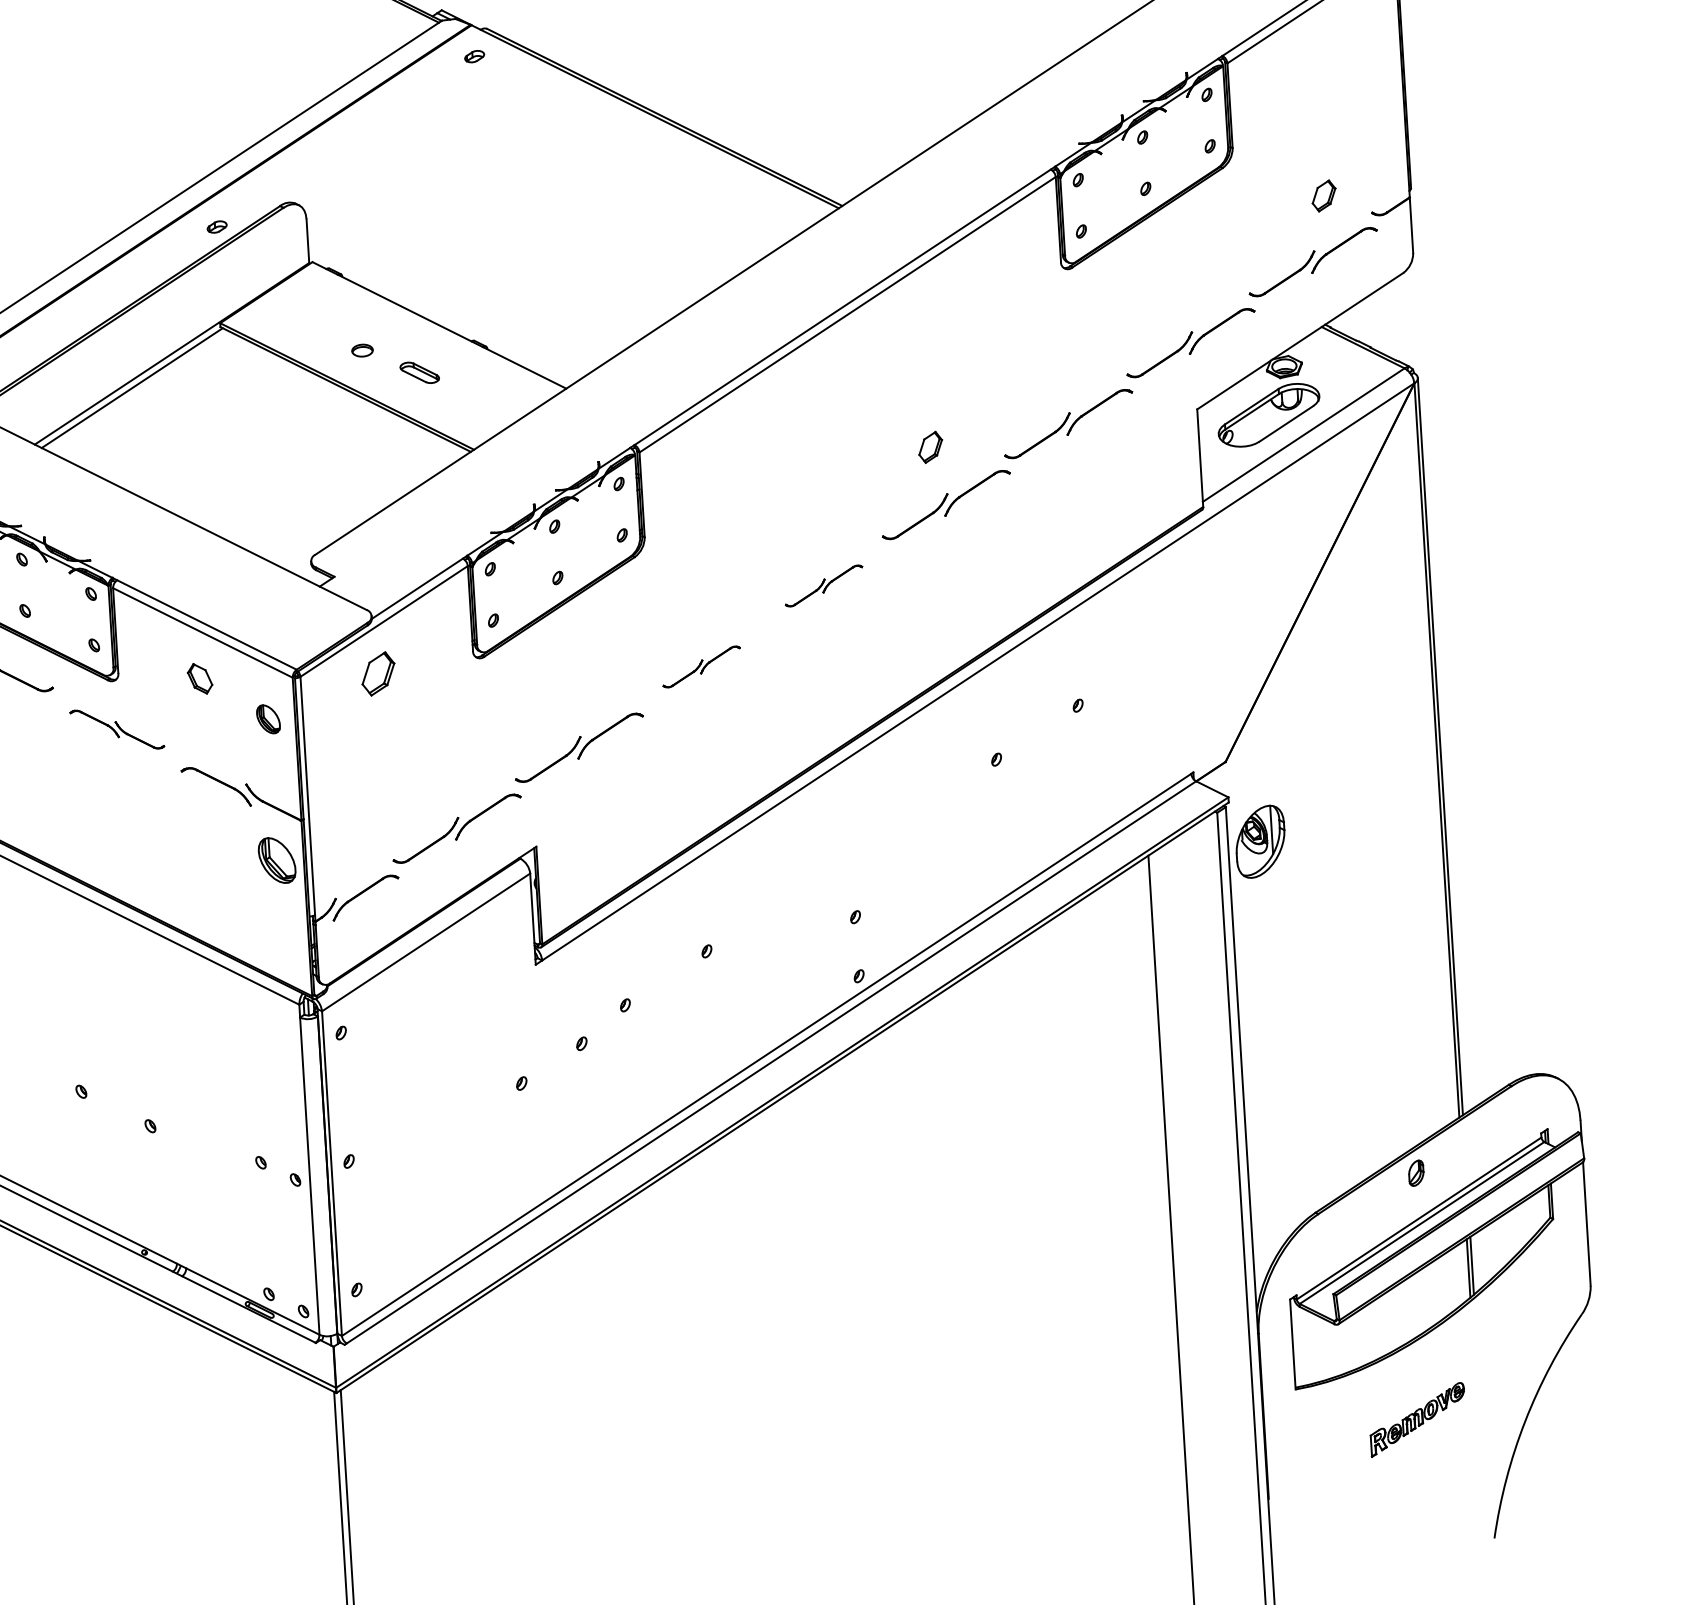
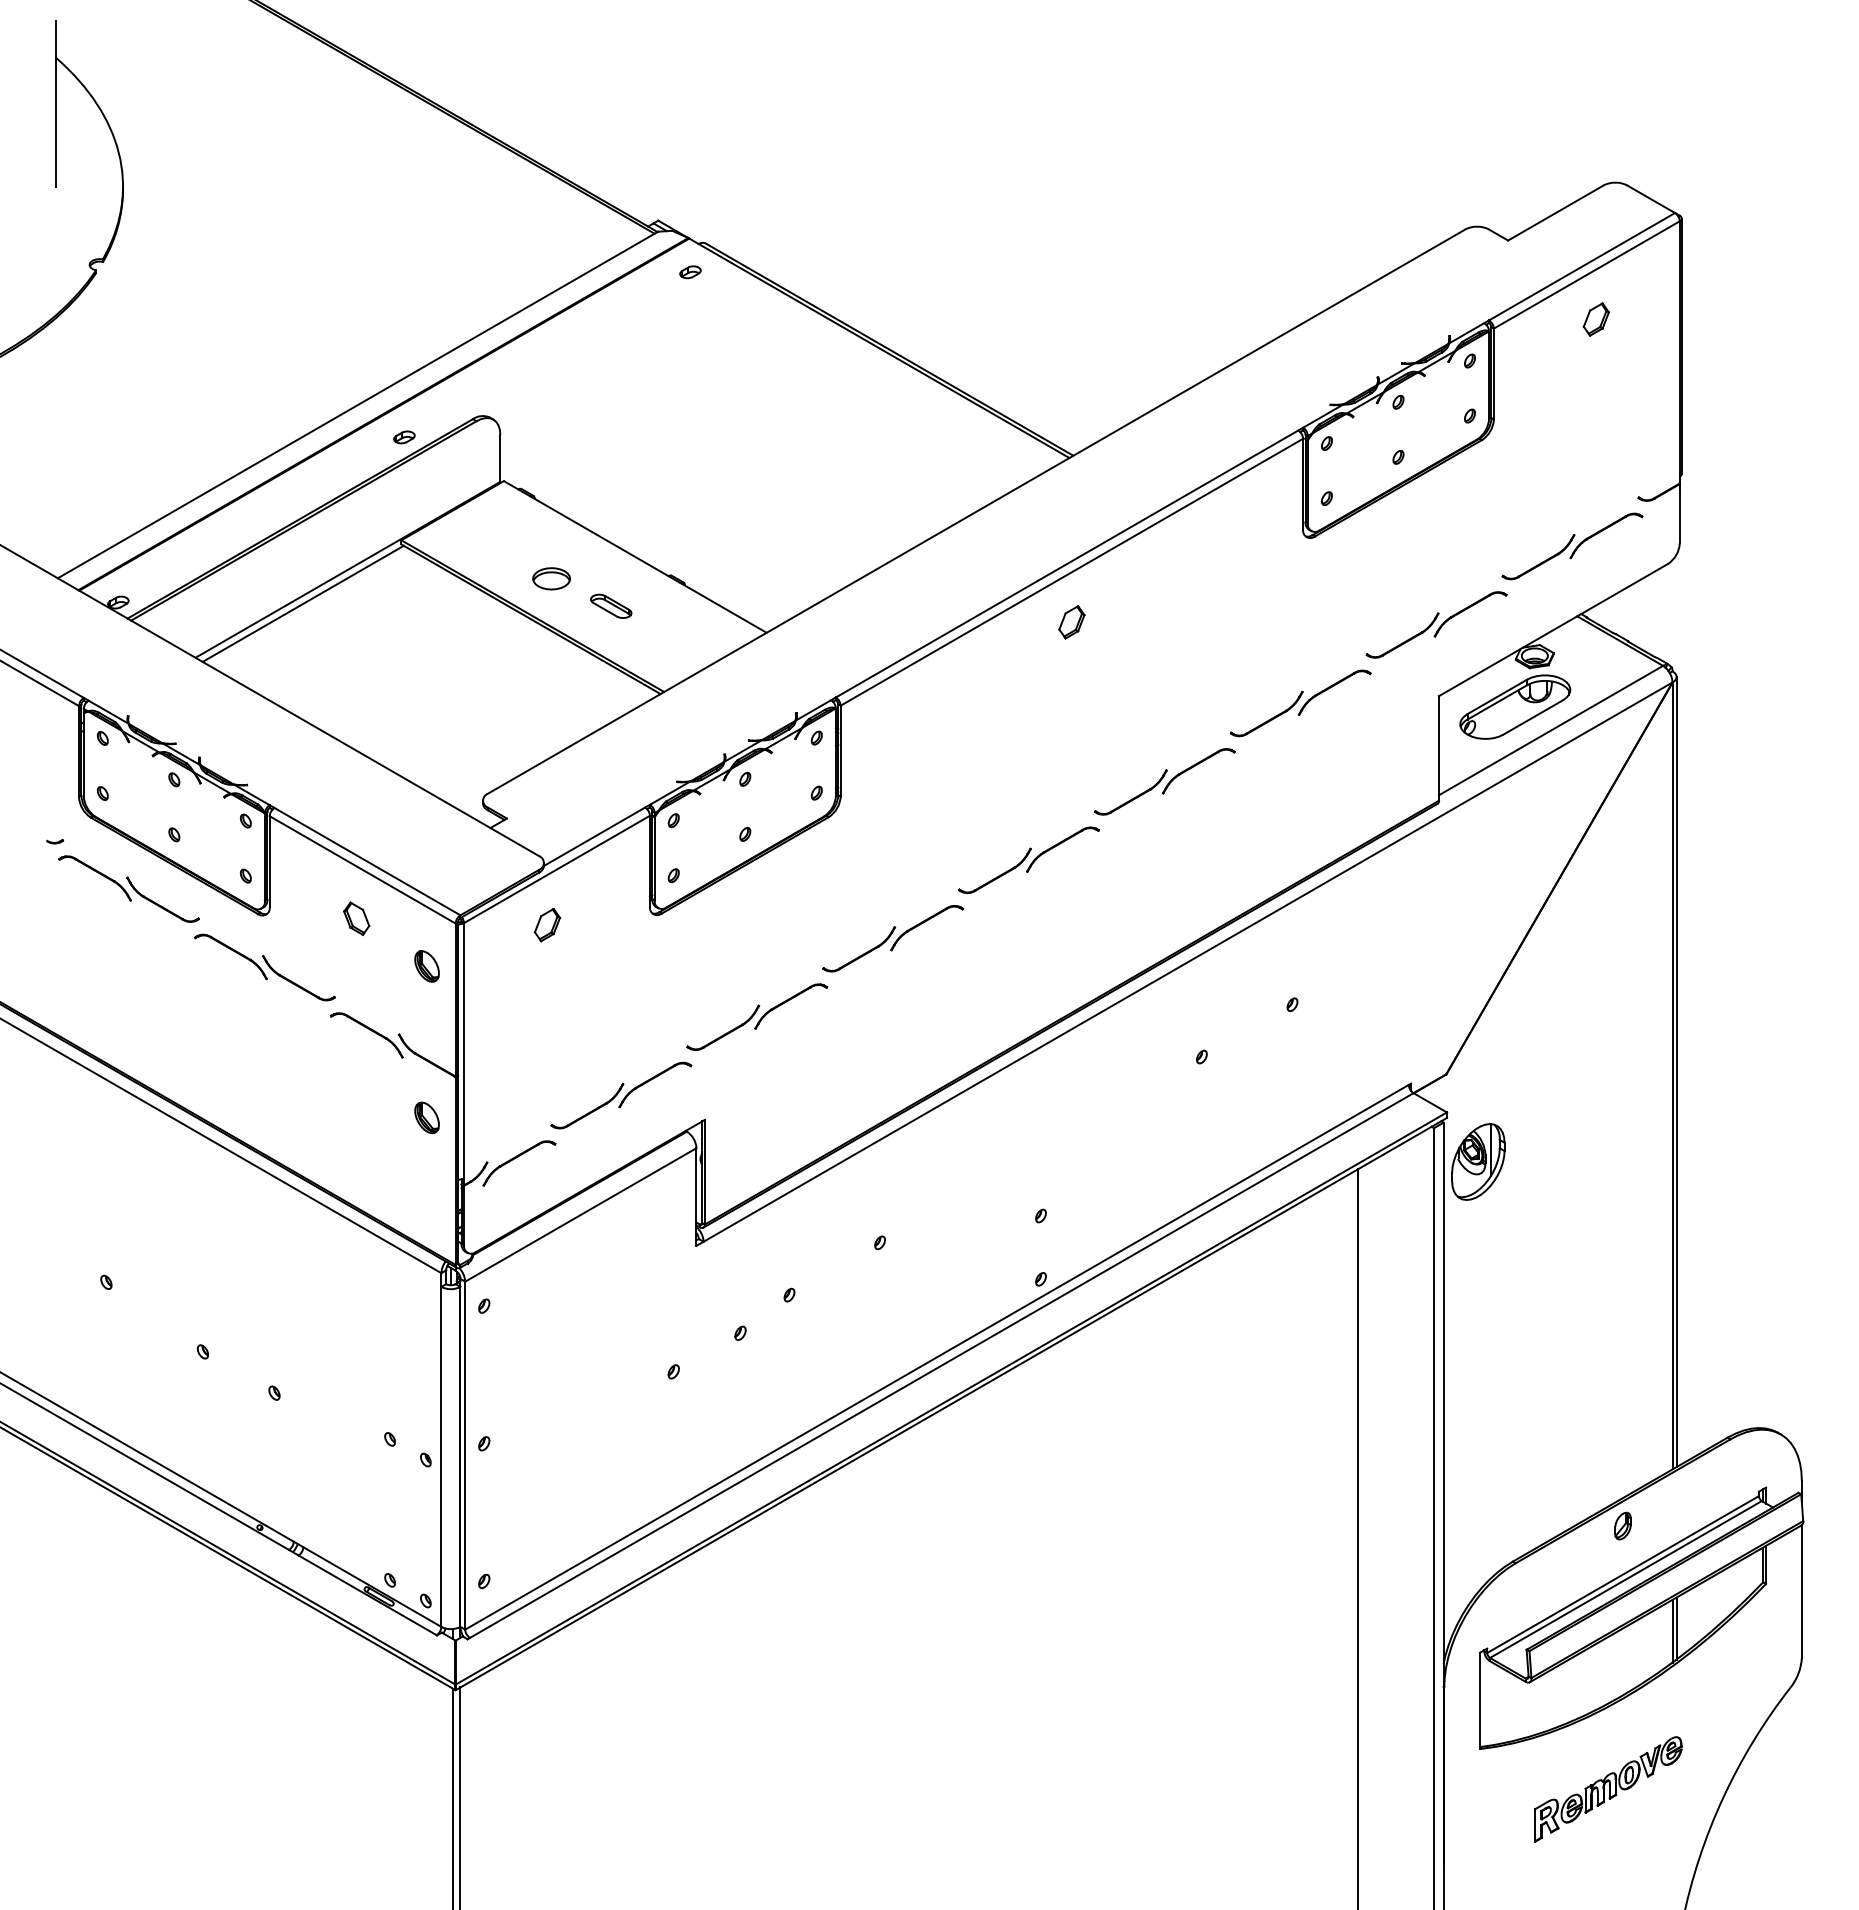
part: (1323, 195) -> (1595, 319), moved
part: (362, 350) -> (551, 578), size x1.67
part: (930, 447) -> (1071, 622), moved
part: (823, 586) -> (1028, 860), size x1.67
part: (701, 666) -> (892, 938), size x1.67
part: (378, 673) -> (547, 924), size x0.71
part: (116, 729) -> (264, 967), size x1.43
part: (276, 860) -> (426, 1117), size x0.62
part: (1417, 1419) -> (1608, 1789), size x1.43

